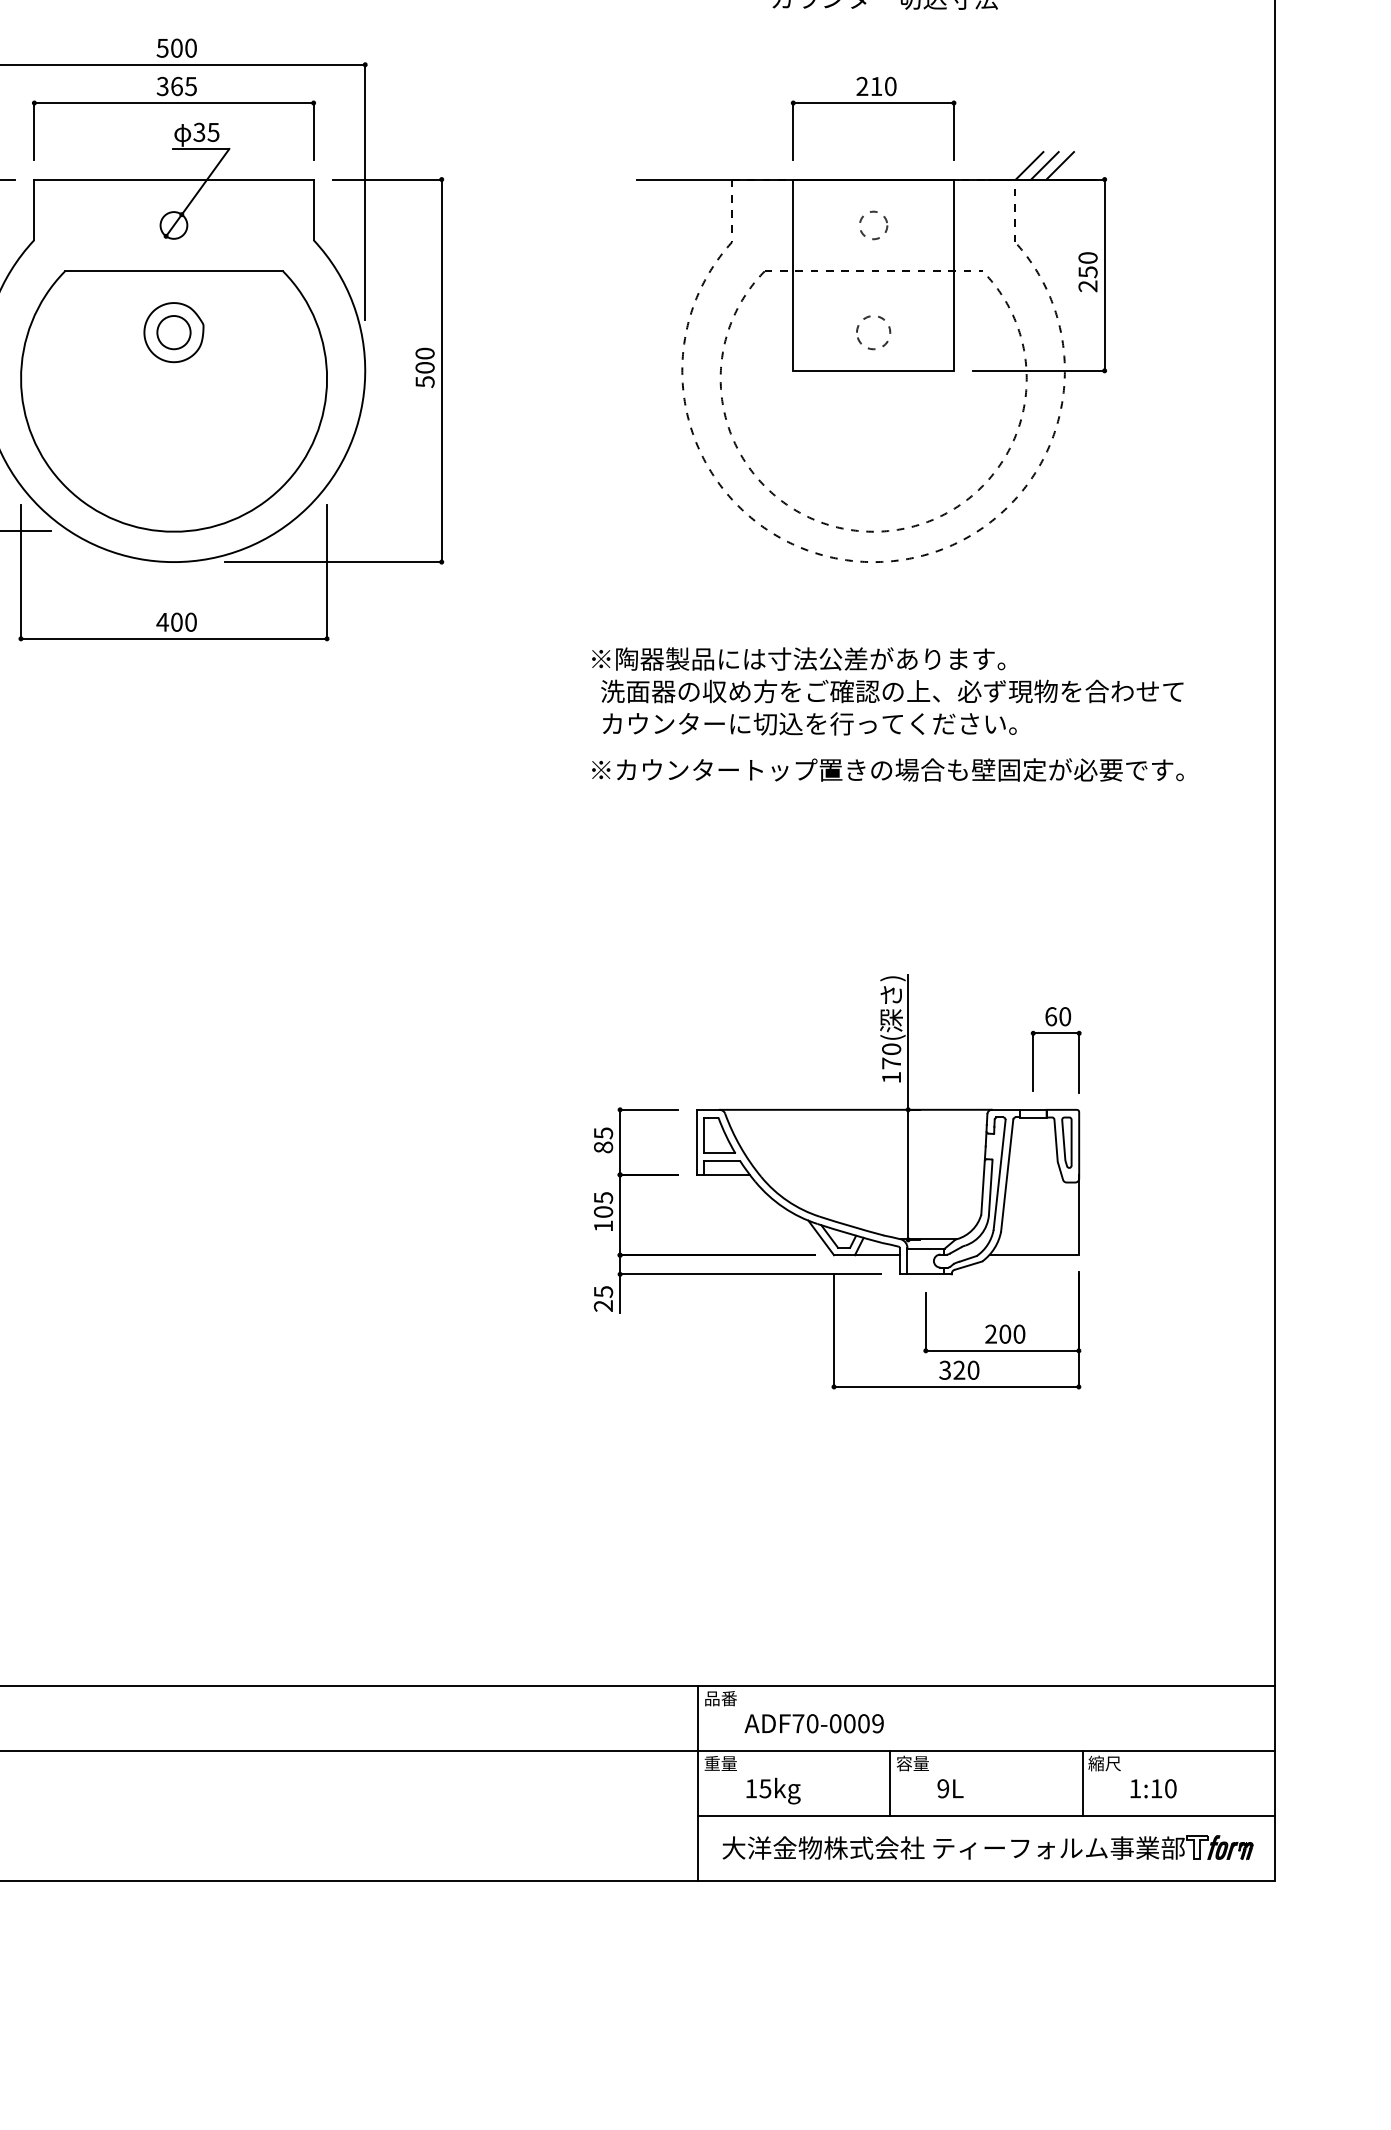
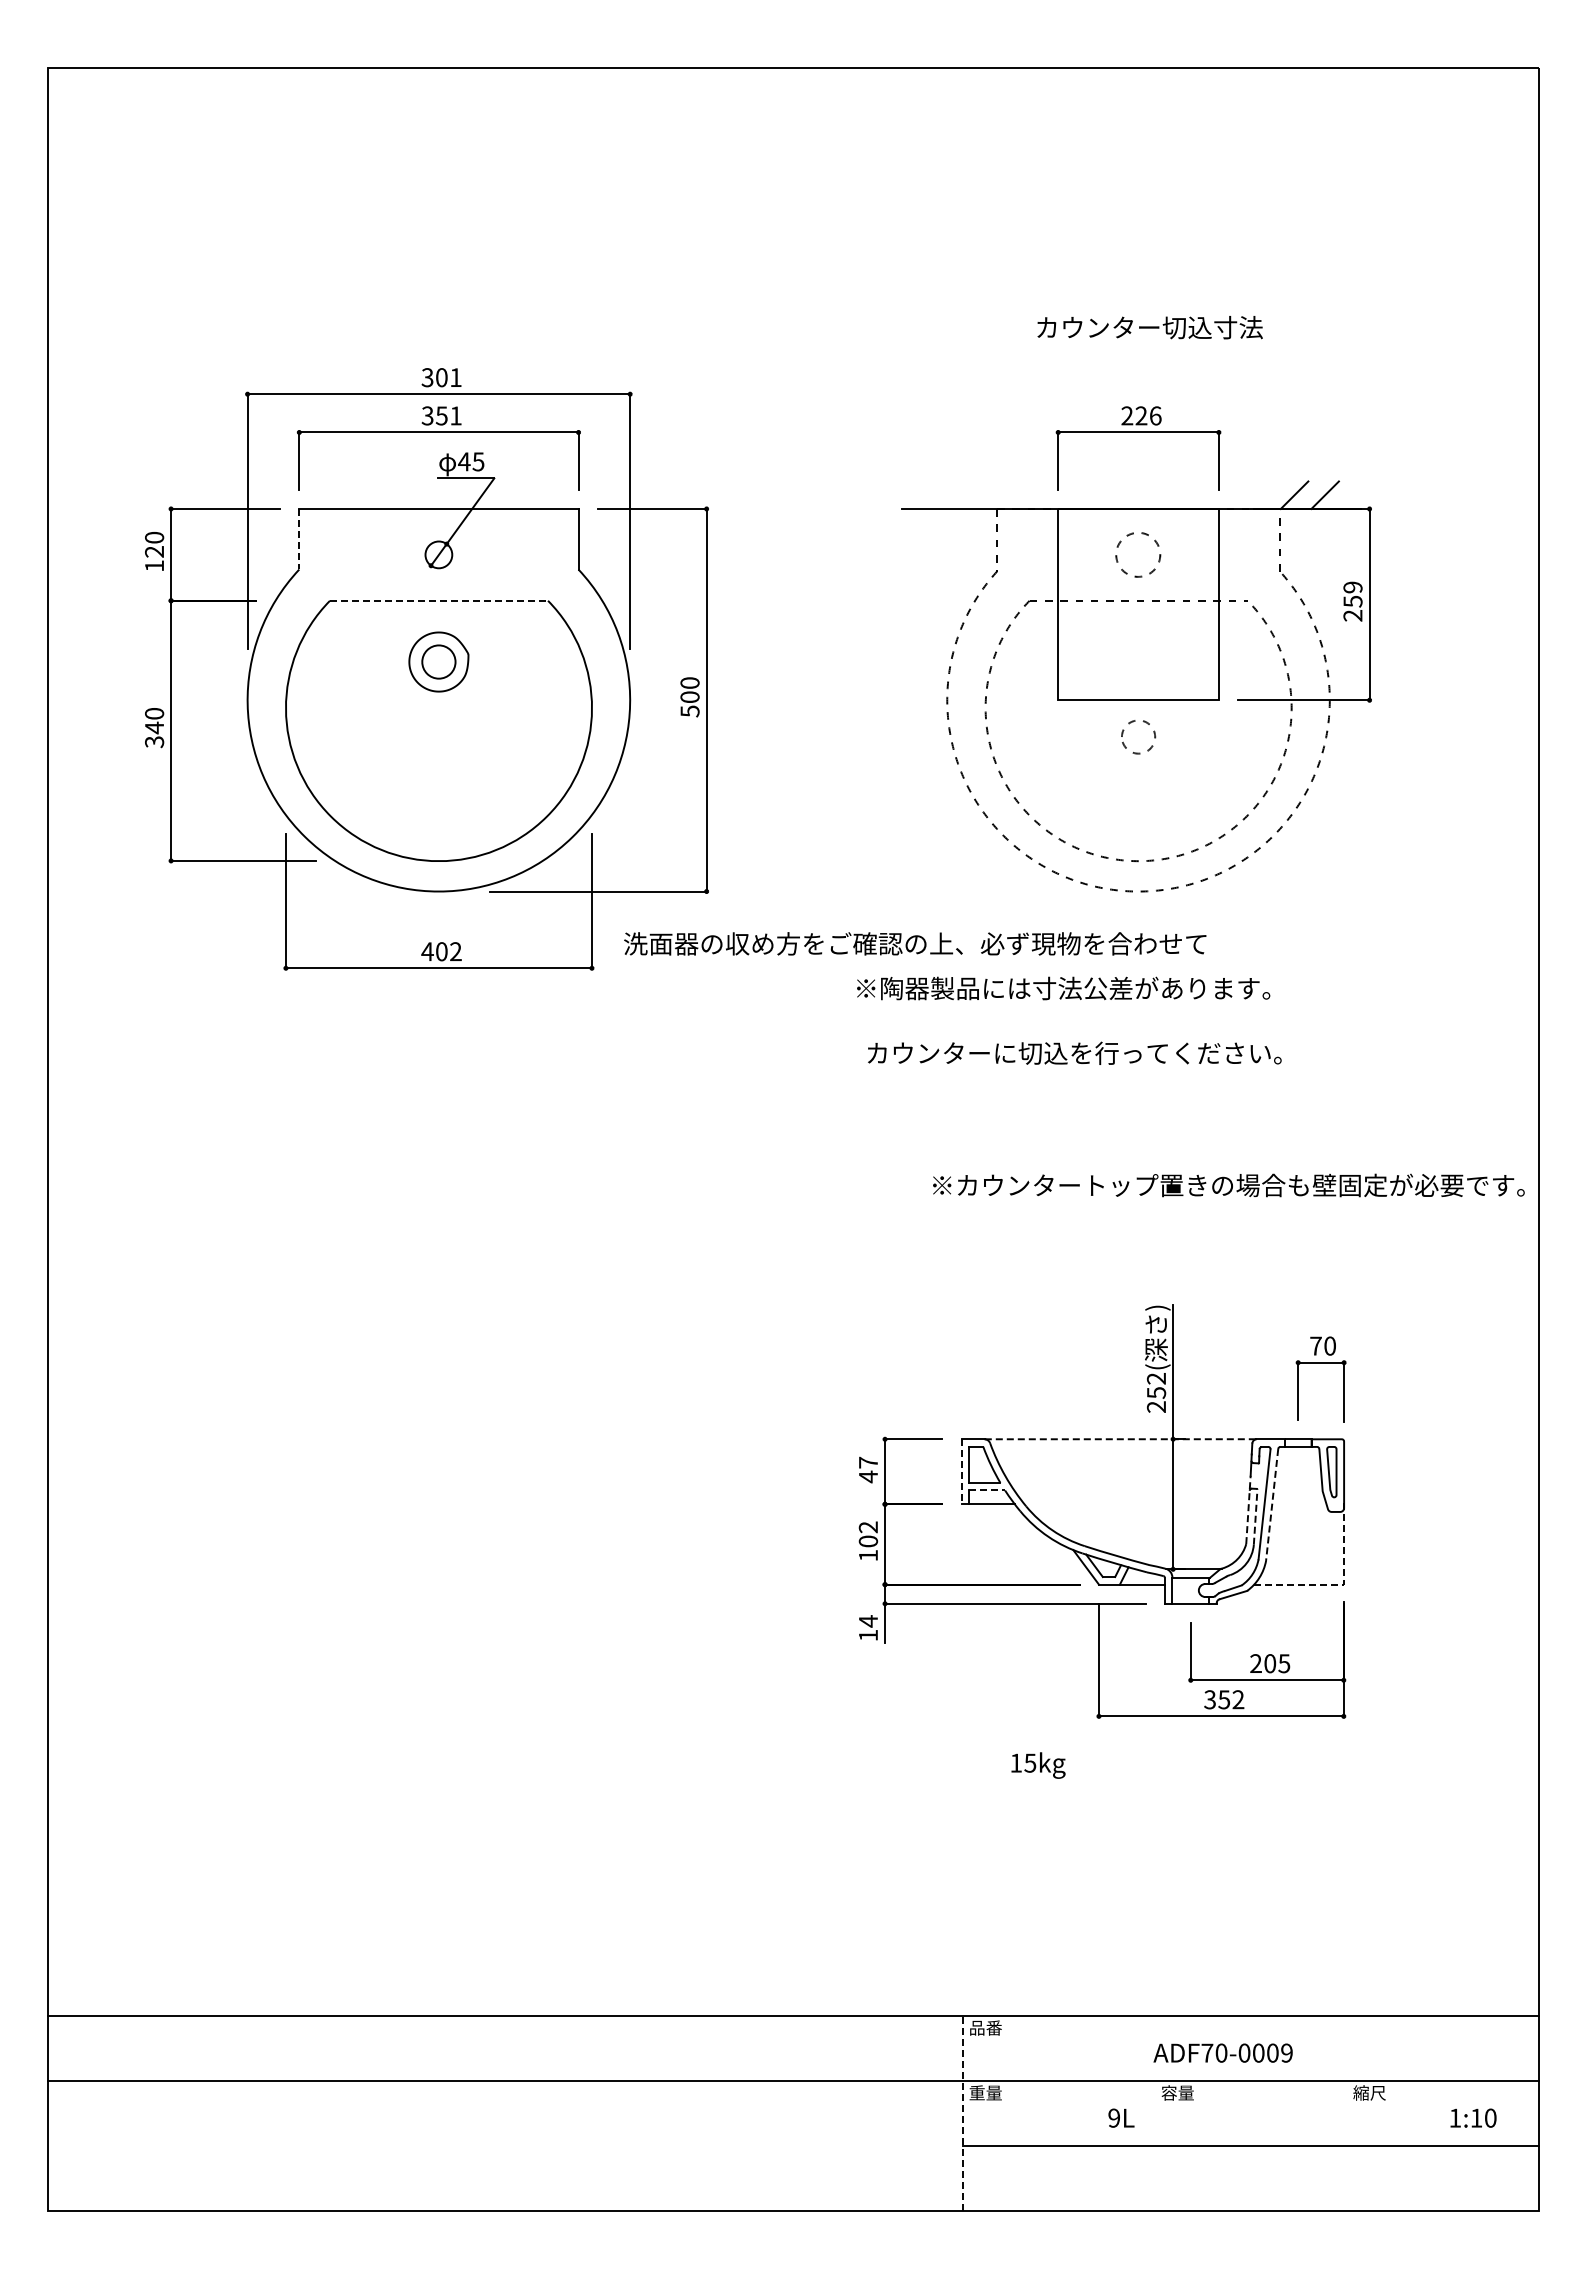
text: (176, 48) -> (441, 377), 500 -> 301
text: (183, 86) -> (448, 415), 365 -> 351
text: (883, 86) -> (1148, 415), 210 -> 226
text: (199, 132) -> (464, 461), 35 -> 45
line: (1044, 166) -> (1309, 495), removed
line: (34, 210) -> (299, 539), solid -> dashed
circle: (873, 225) -> (1138, 554), size x1.6
text: (1087, 258) -> (1352, 587), 250 -> 259
line: (174, 271) -> (439, 600), solid -> dashed
part: (861, 342) -> (1126, 746), moved
text: (190, 622) -> (455, 951), 400 -> 402
text: (892, 691) -> (915, 943), moved
text: (887, 770) -> (1228, 1185), moved
text: (1050, 1016) -> (1315, 1345), 60 -> 70
text: (891, 1063) -> (1156, 1392), 170( -> 252(
line: (856, 1110) -> (1121, 1439), solid -> dashed
text: (603, 1140) -> (868, 1469), 85 -> 47
line: (696, 1142) -> (961, 1471), solid -> dashed
line: (722, 1161) -> (987, 1490), solid -> dashed
line: (1007, 1176) -> (1272, 1505), solid -> dashed
line: (983, 1180) -> (1248, 1509), solid -> dashed
line: (990, 1188) -> (1255, 1517), solid -> dashed
text: (603, 1198) -> (868, 1527), 105 -> 102
line: (1076, 1255) -> (1341, 1584), solid -> dashed
text: (603, 1299) -> (868, 1628), 25 -> 14
text: (1019, 1334) -> (1284, 1663), 200 -> 205
text: (966, 1370) -> (1231, 1699), 320 -> 352
text: (813, 1723) -> (1222, 2052), moved
line: (890, 1783) -> (1155, 2112), removed
line: (1082, 1783) -> (1347, 2112), removed
line: (698, 1784) -> (963, 2113), solid -> dashed
text: (950, 1788) -> (1121, 2117), moved
text: (1153, 1788) -> (1473, 2117), moved
text: (773, 1791) -> (1038, 1765), moved
part: (987, 1847) -> (1252, 2176), removed

